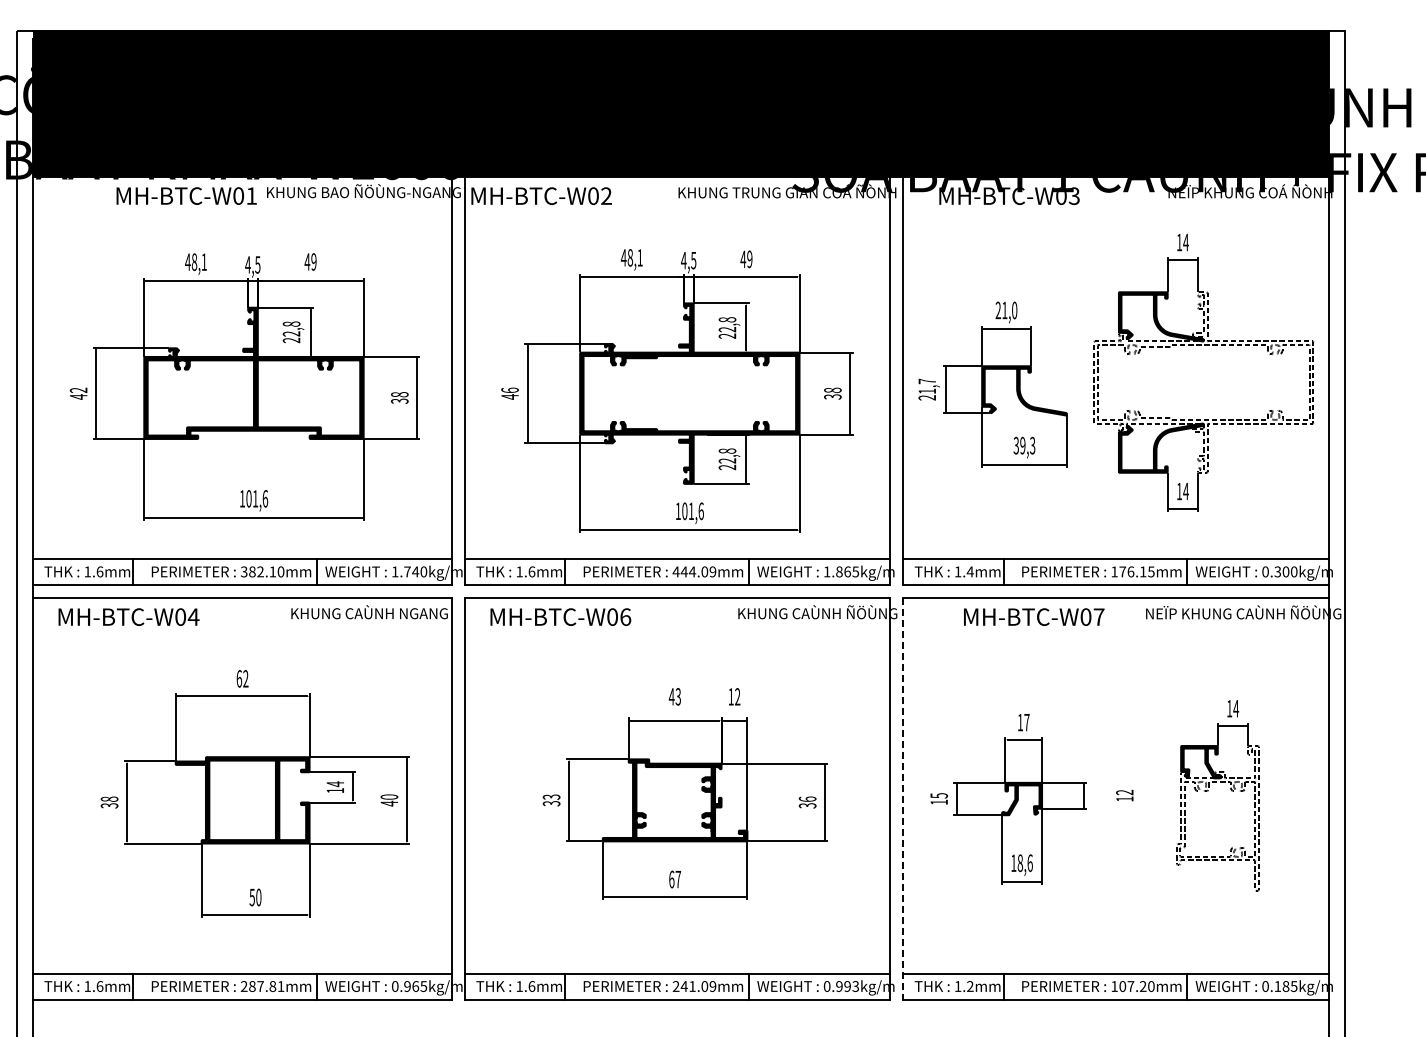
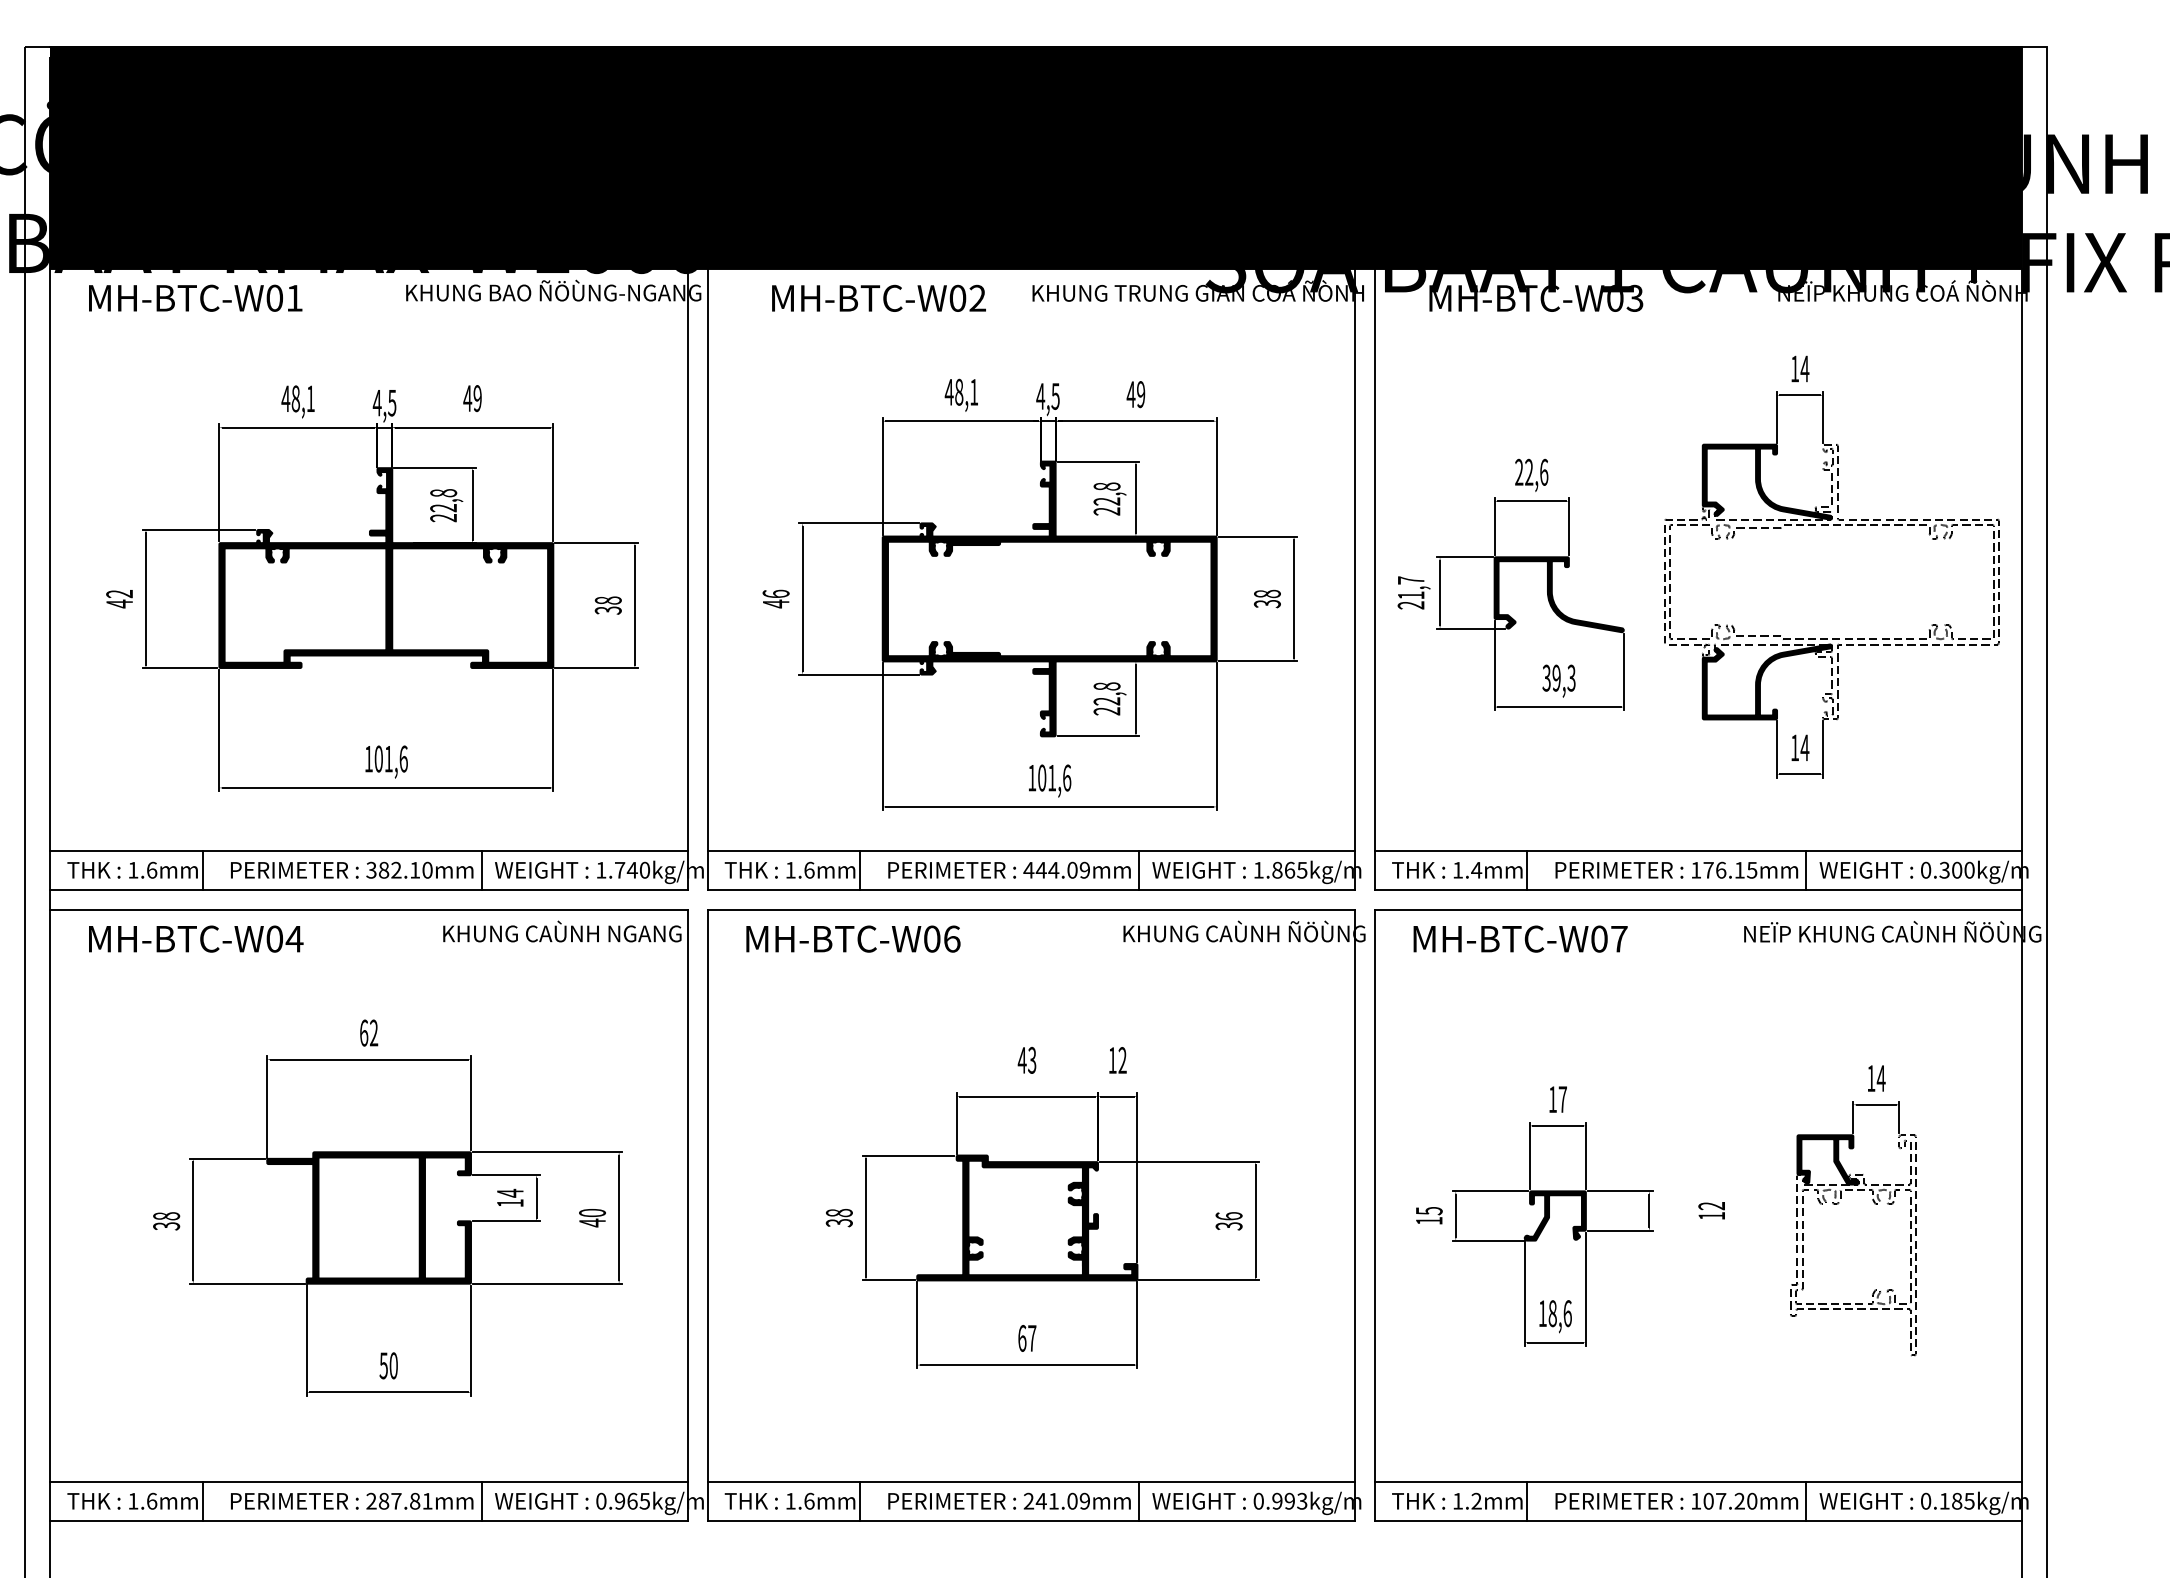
text: (186, 195) -> (195, 297), moved
text: (541, 195) -> (878, 297), moved
text: (1009, 310) -> (1536, 472), 21,0 -> 22,6
text: (1034, 616) -> (1521, 938), moved
text: (551, 796) -> (839, 1212), 33 -> 38
line: (903, 798) -> (1374, 1215), dashed -> solid

